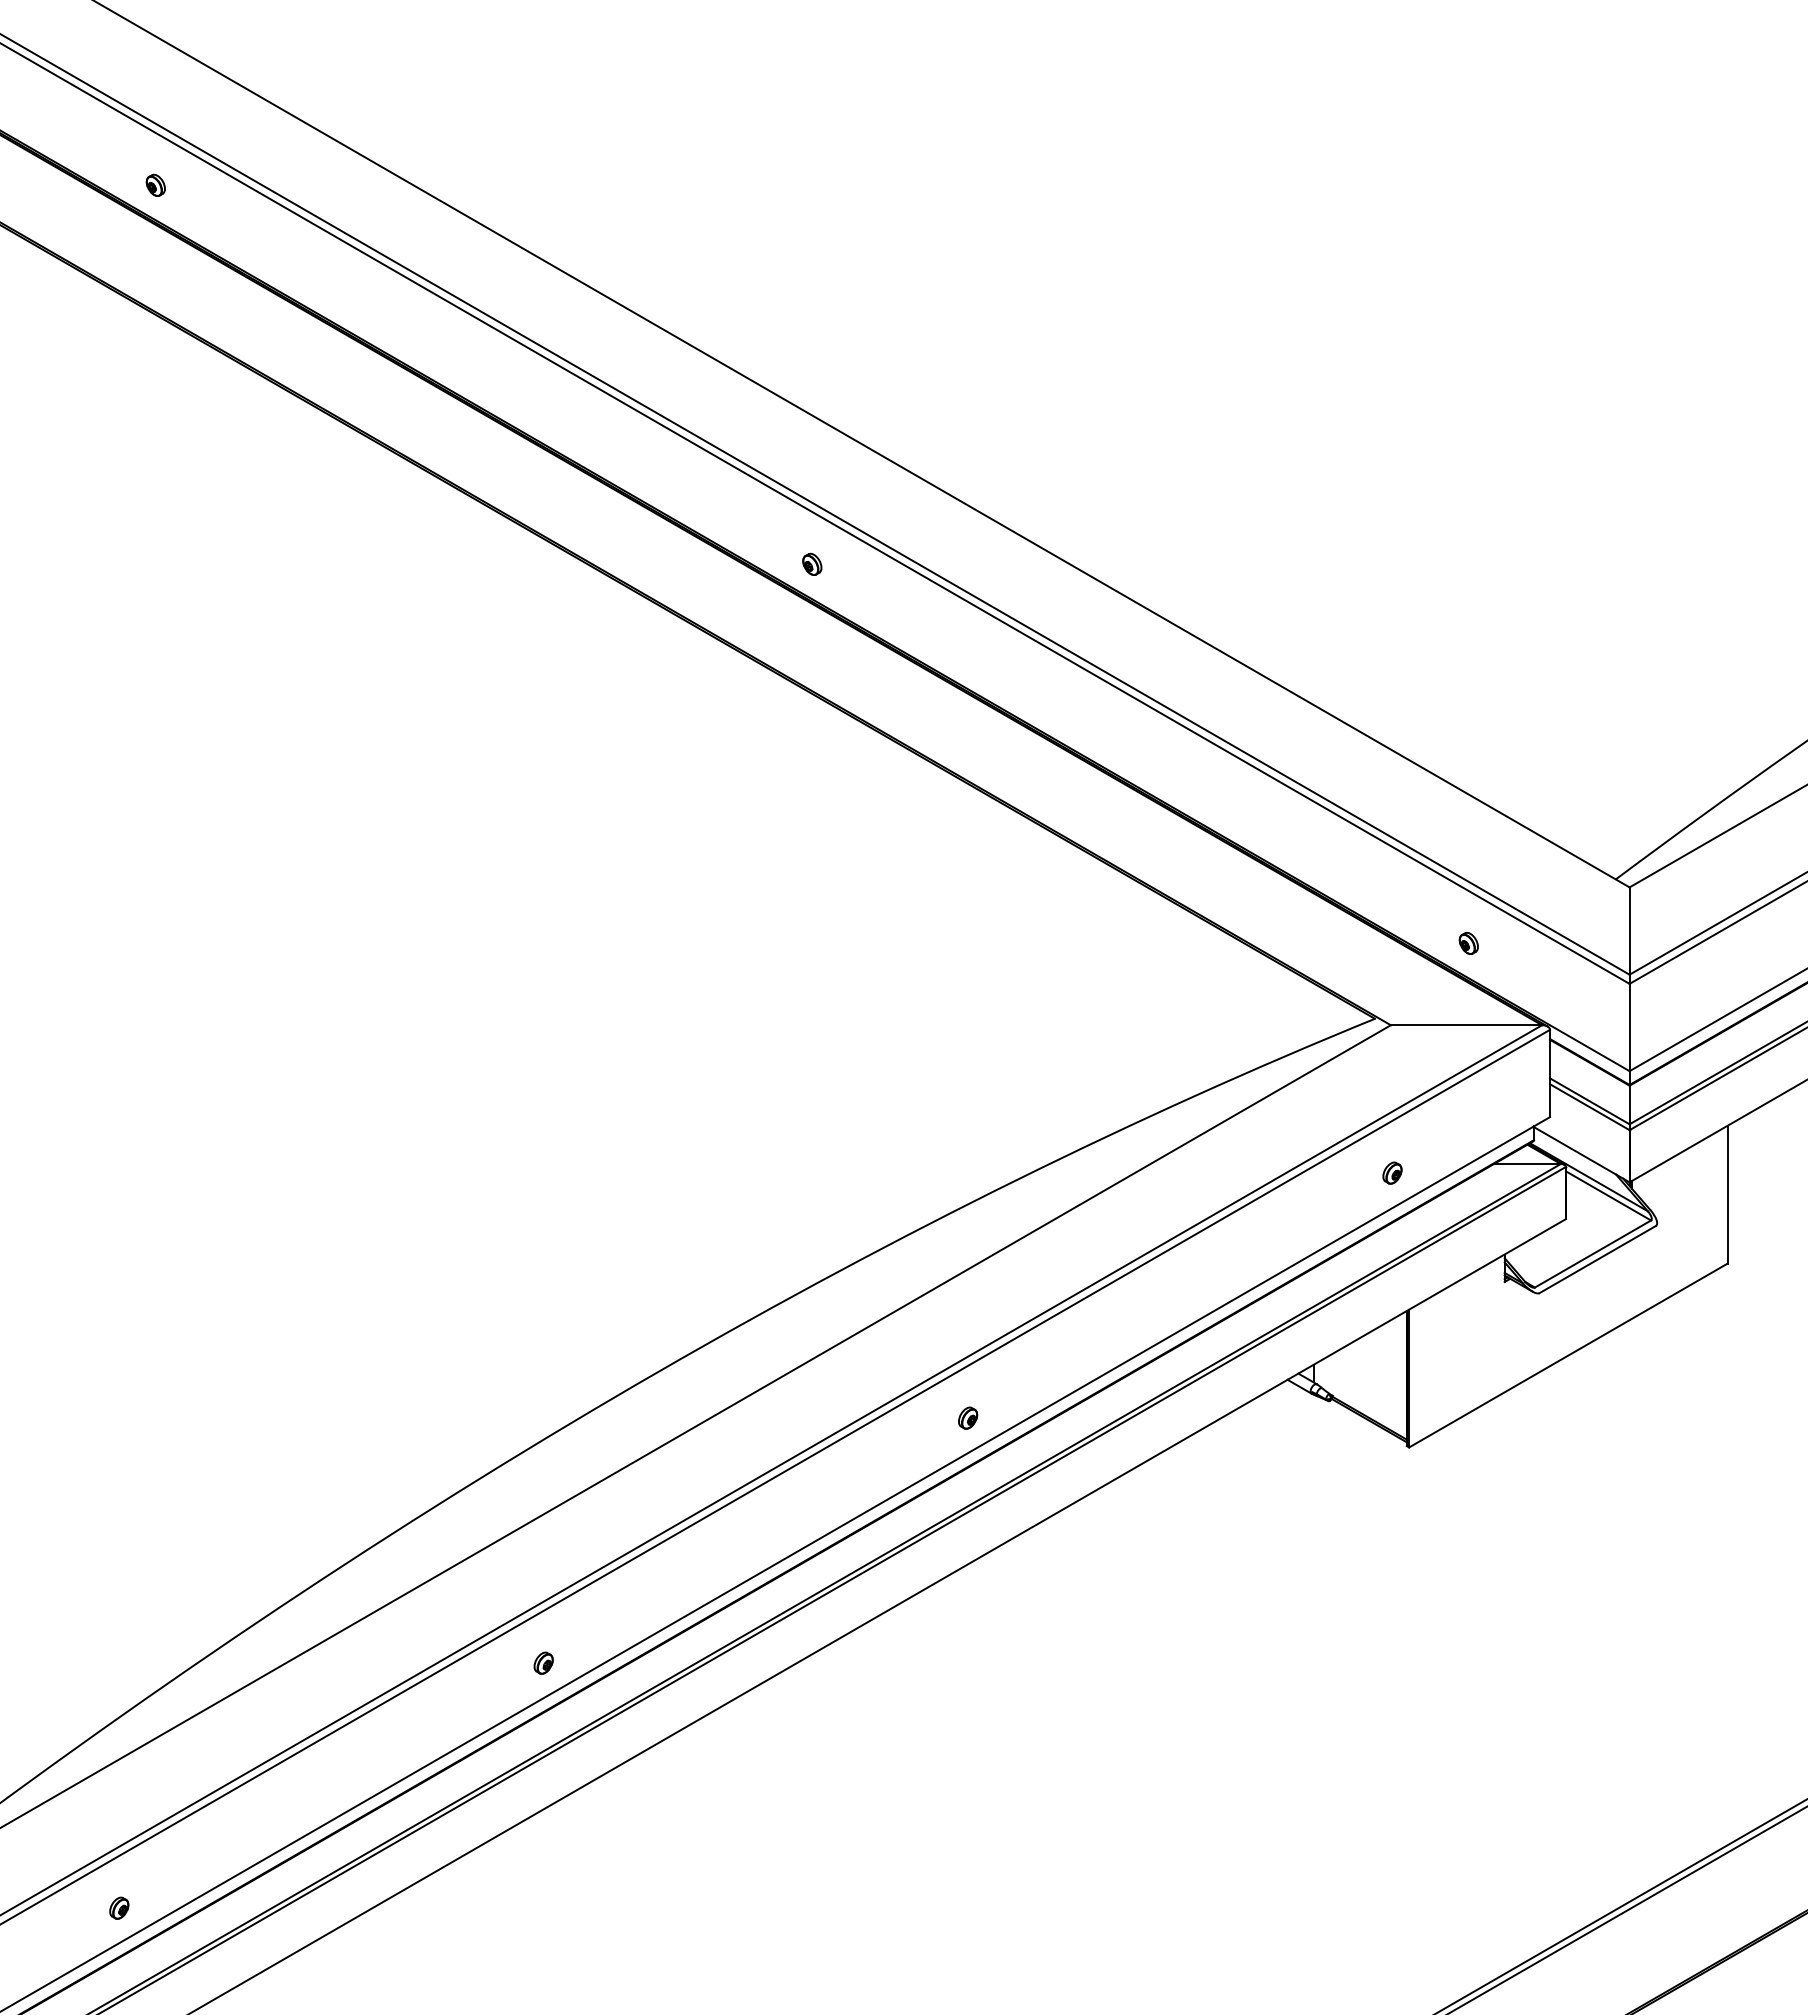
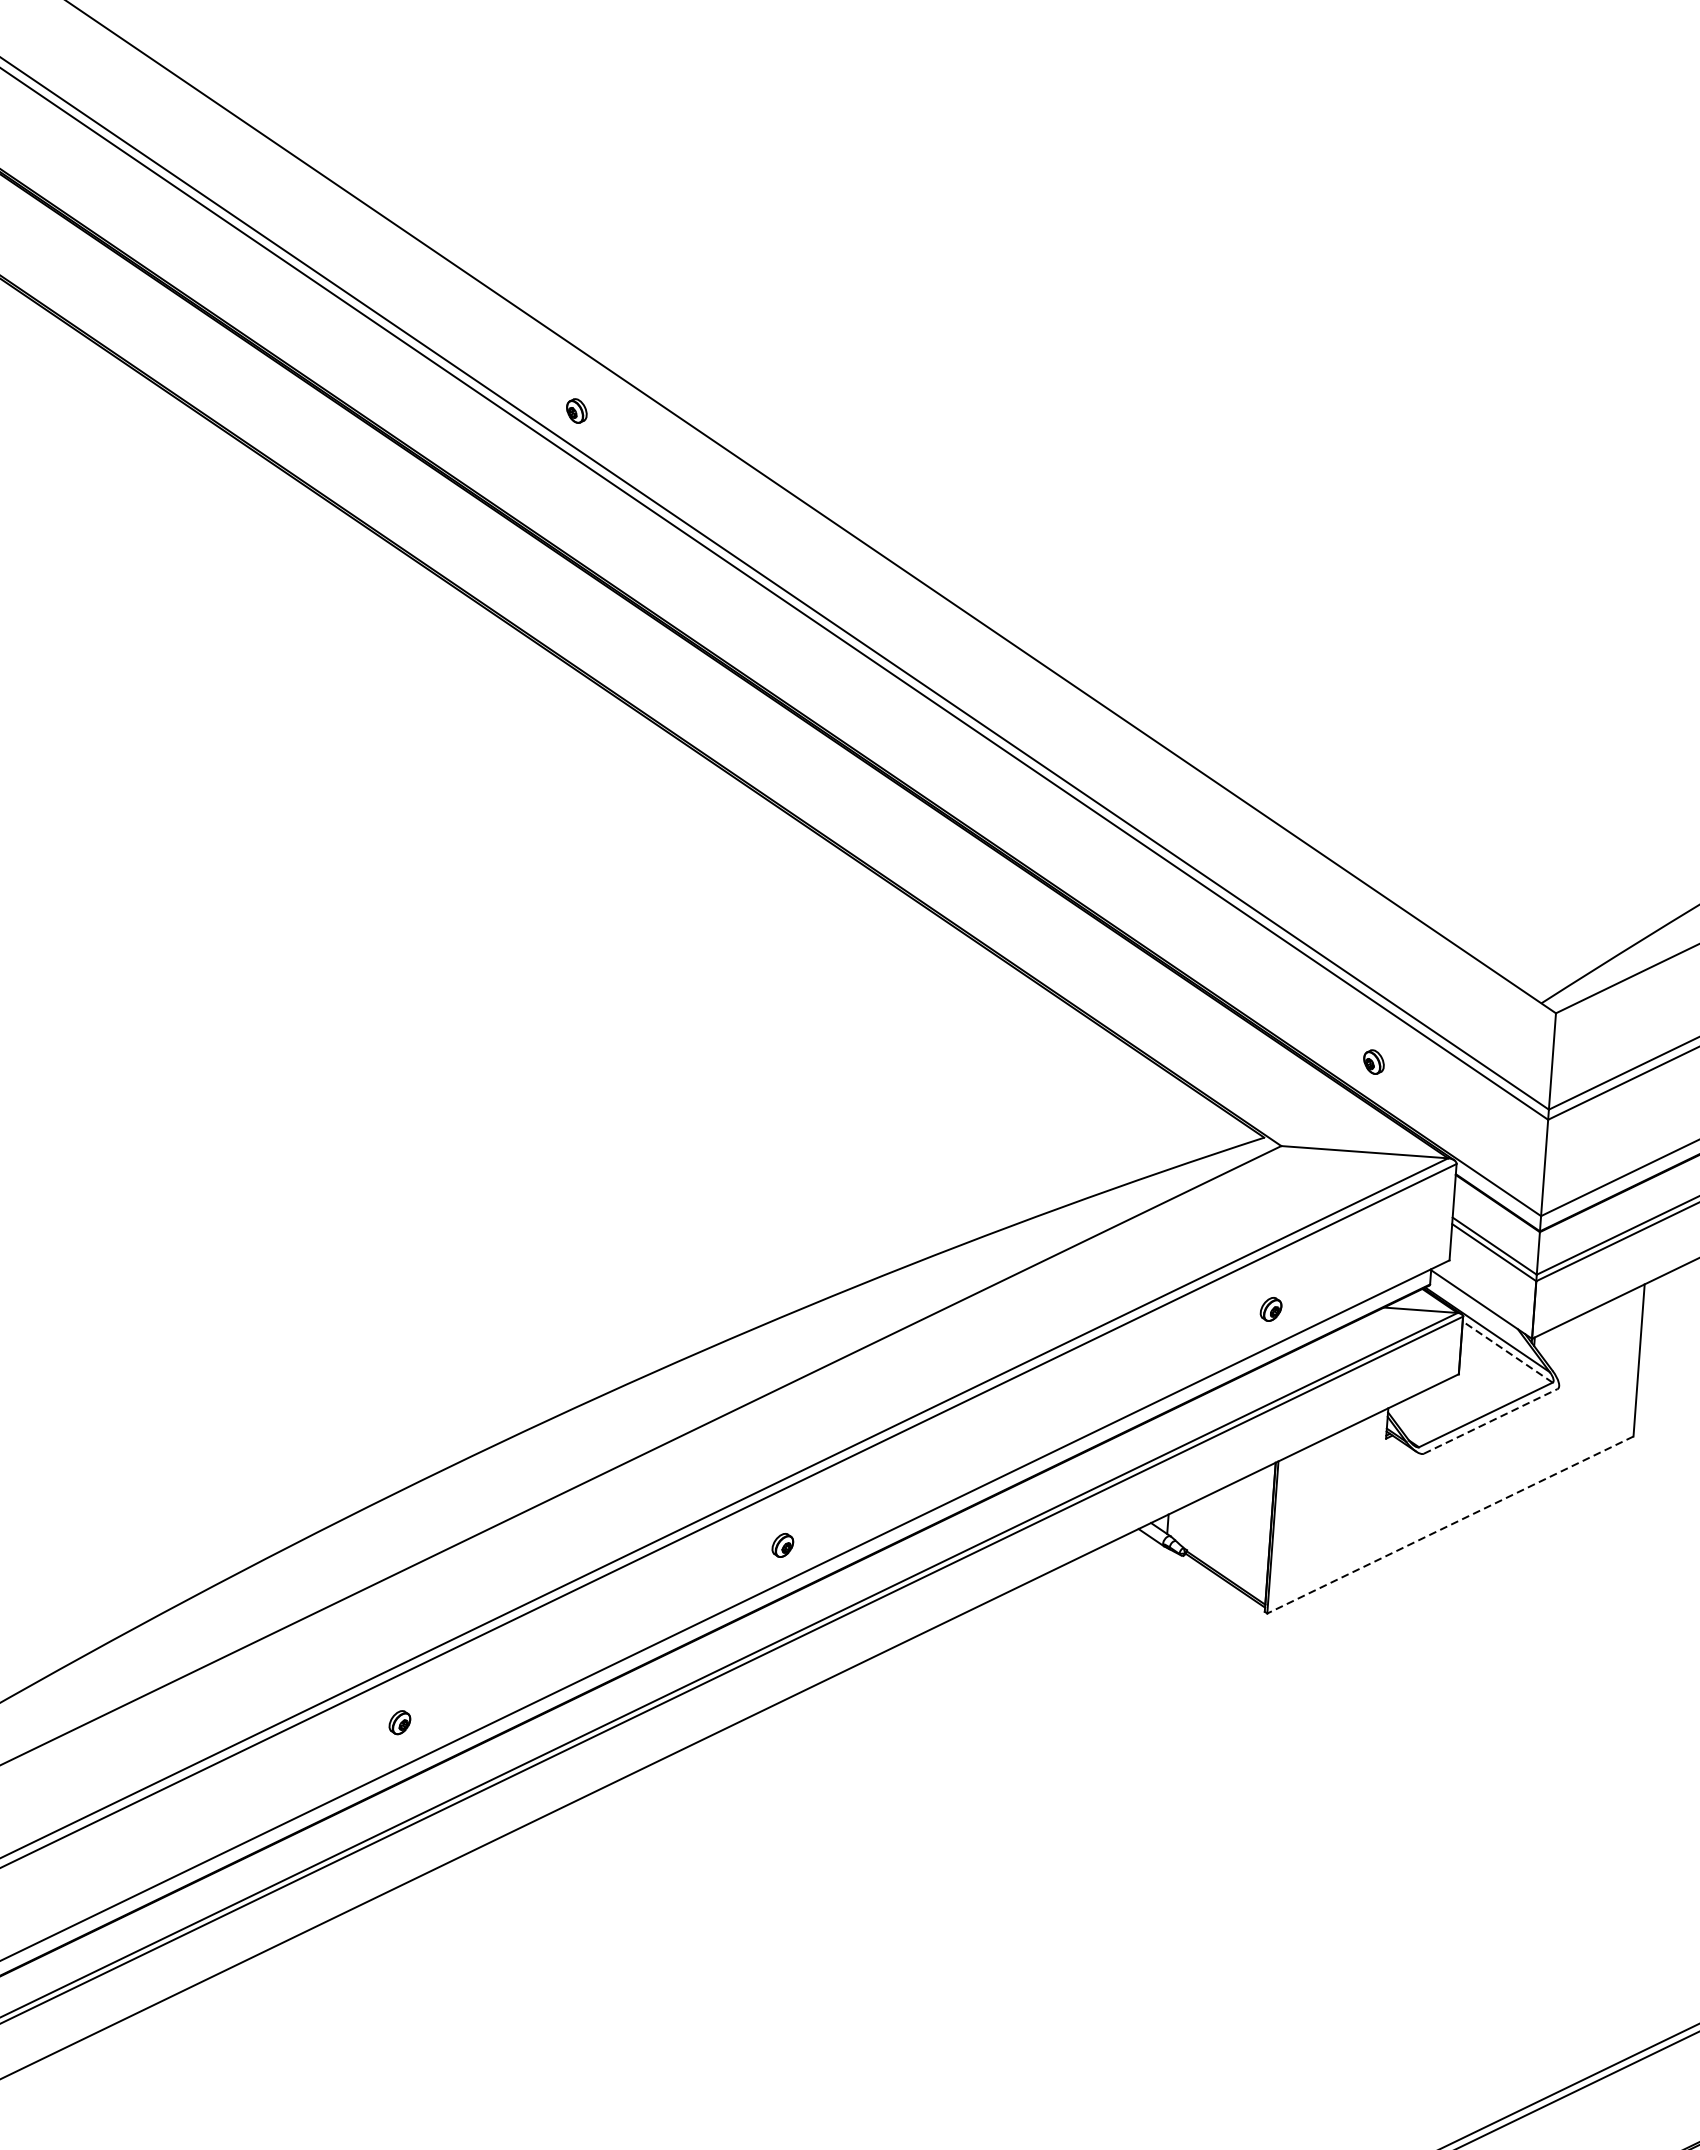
part: (812, 563) -> (577, 410), moved
line: (1608, 1195) -> (1507, 1351), solid -> dashed
line: (1598, 1259) -> (1491, 1421), solid -> dashed
line: (1568, 1355) -> (1450, 1524), solid -> dashed
part: (543, 1662) -> (399, 1721), moved

